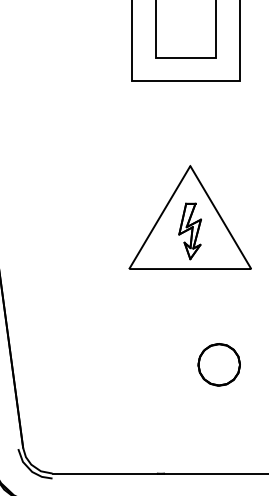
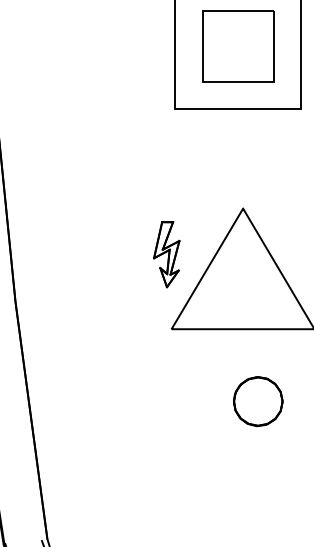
part: (189, 231) -> (166, 254), moved
part: (218, 364) -> (257, 401), moved

